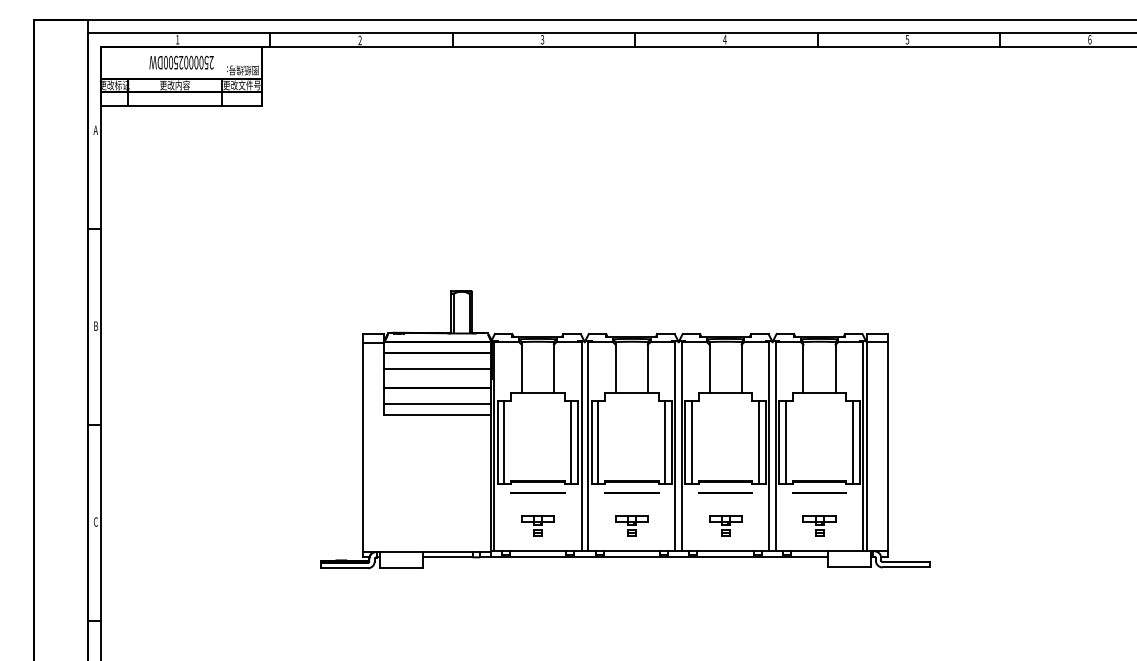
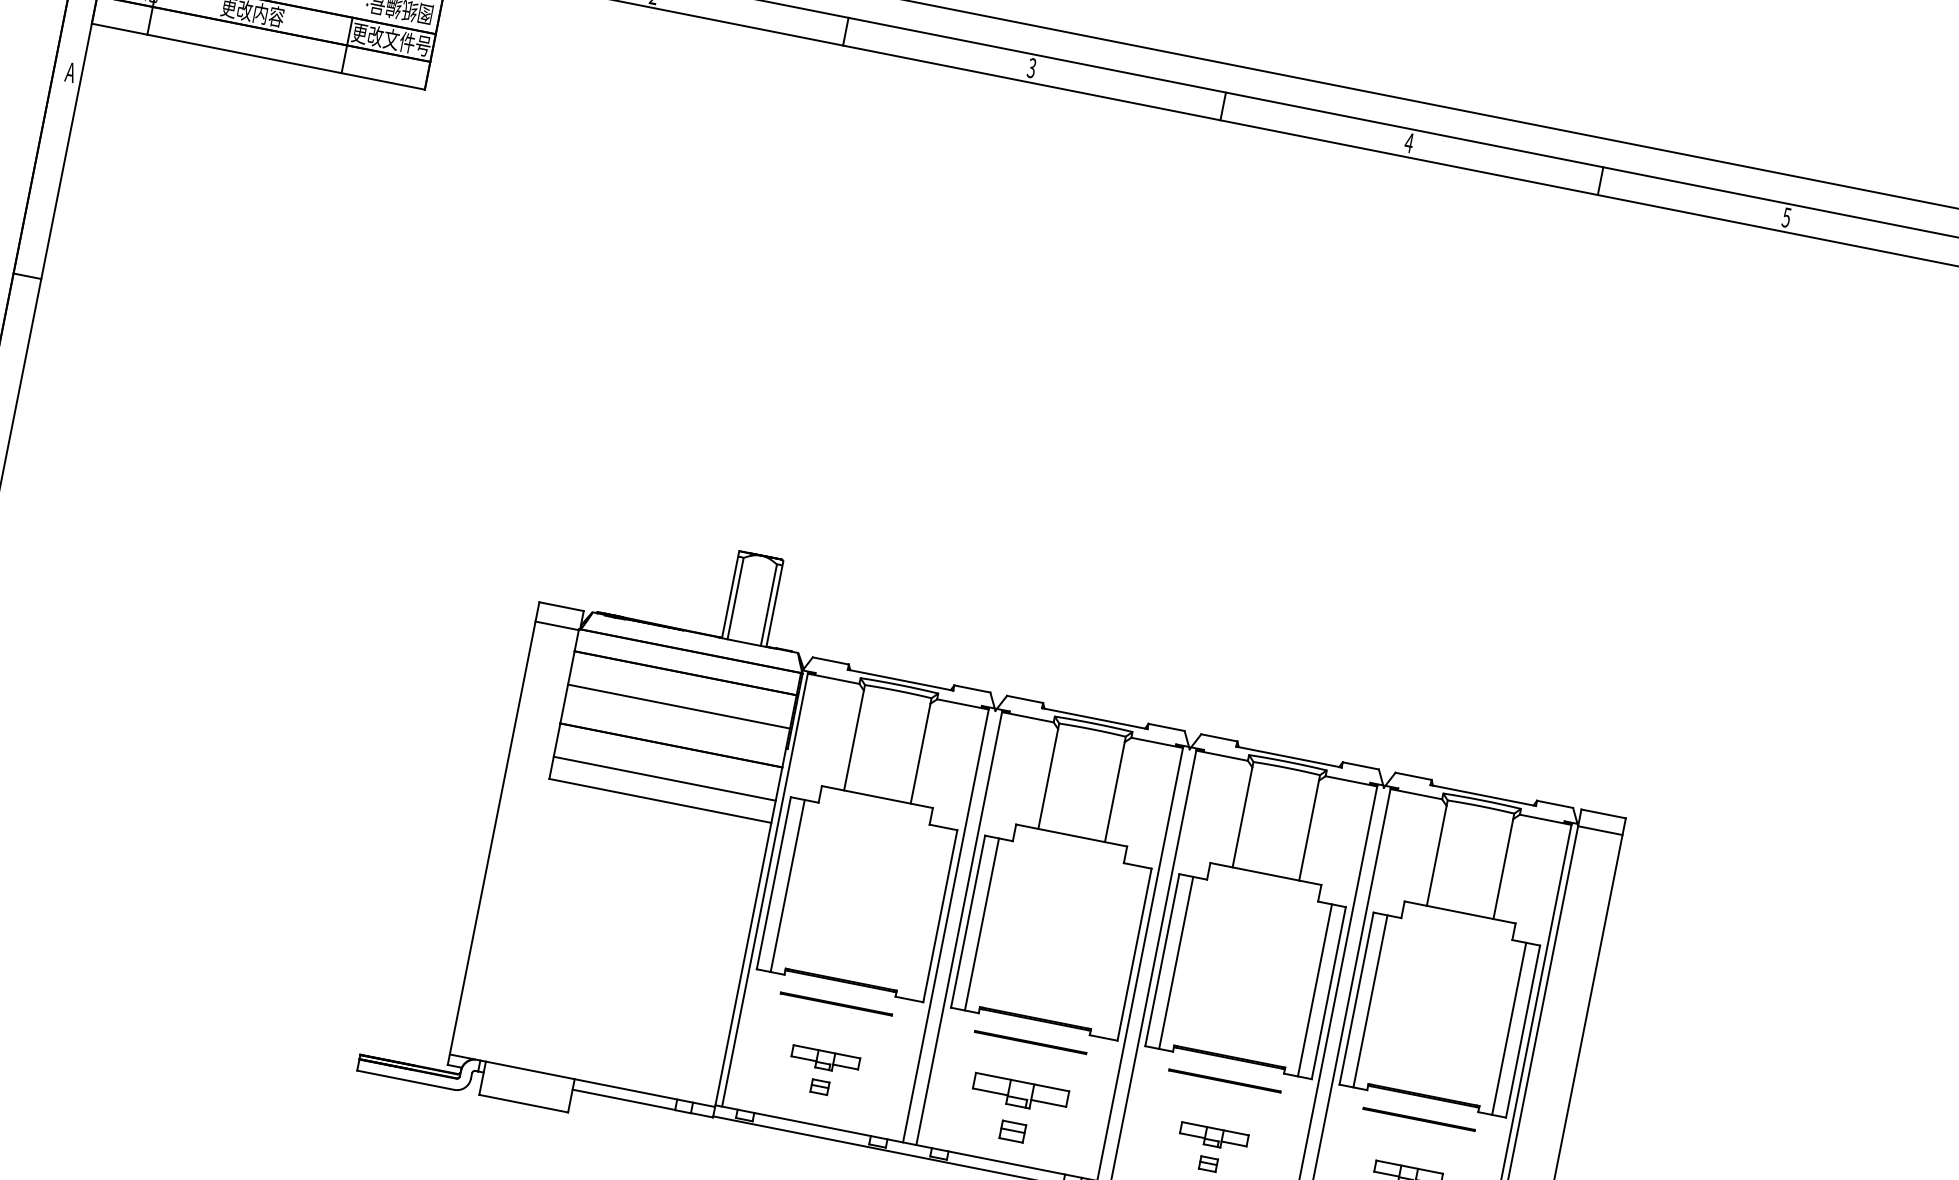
line: (571, 442) -> (926, 913), removed
line: (665, 442) -> (1121, 951), removed
part: (631, 525) -> (1016, 1109), size x1.4

